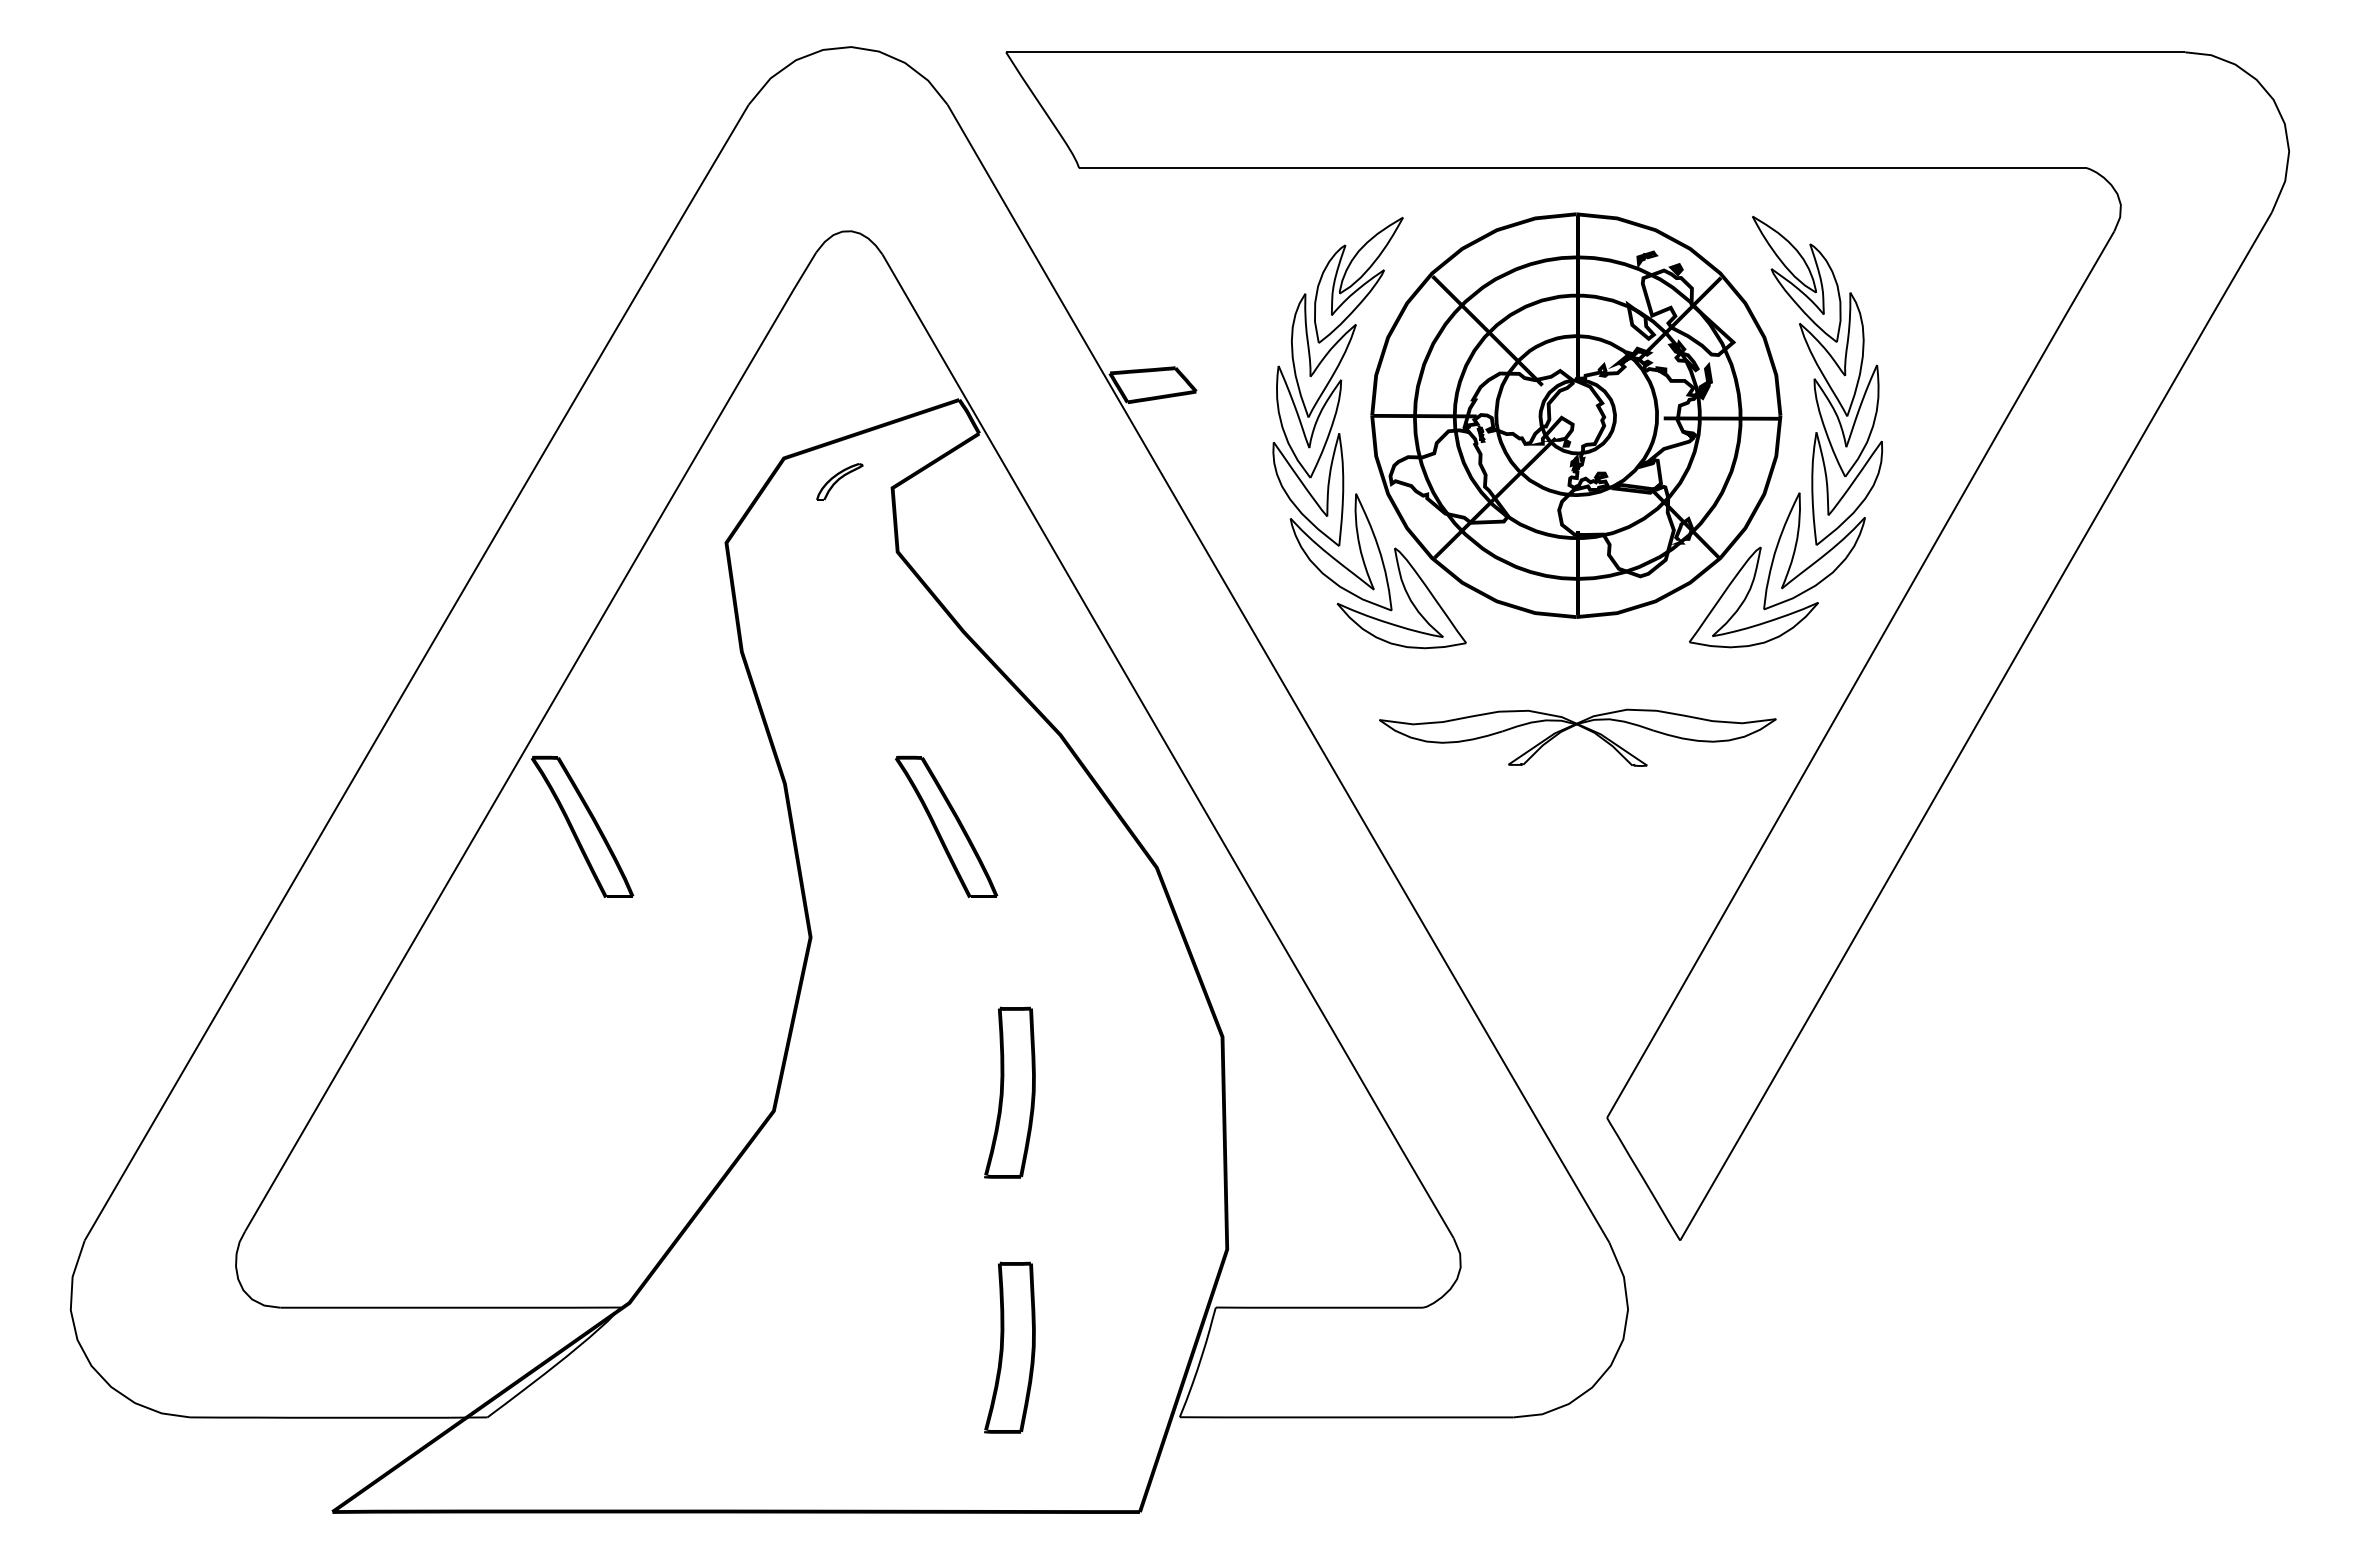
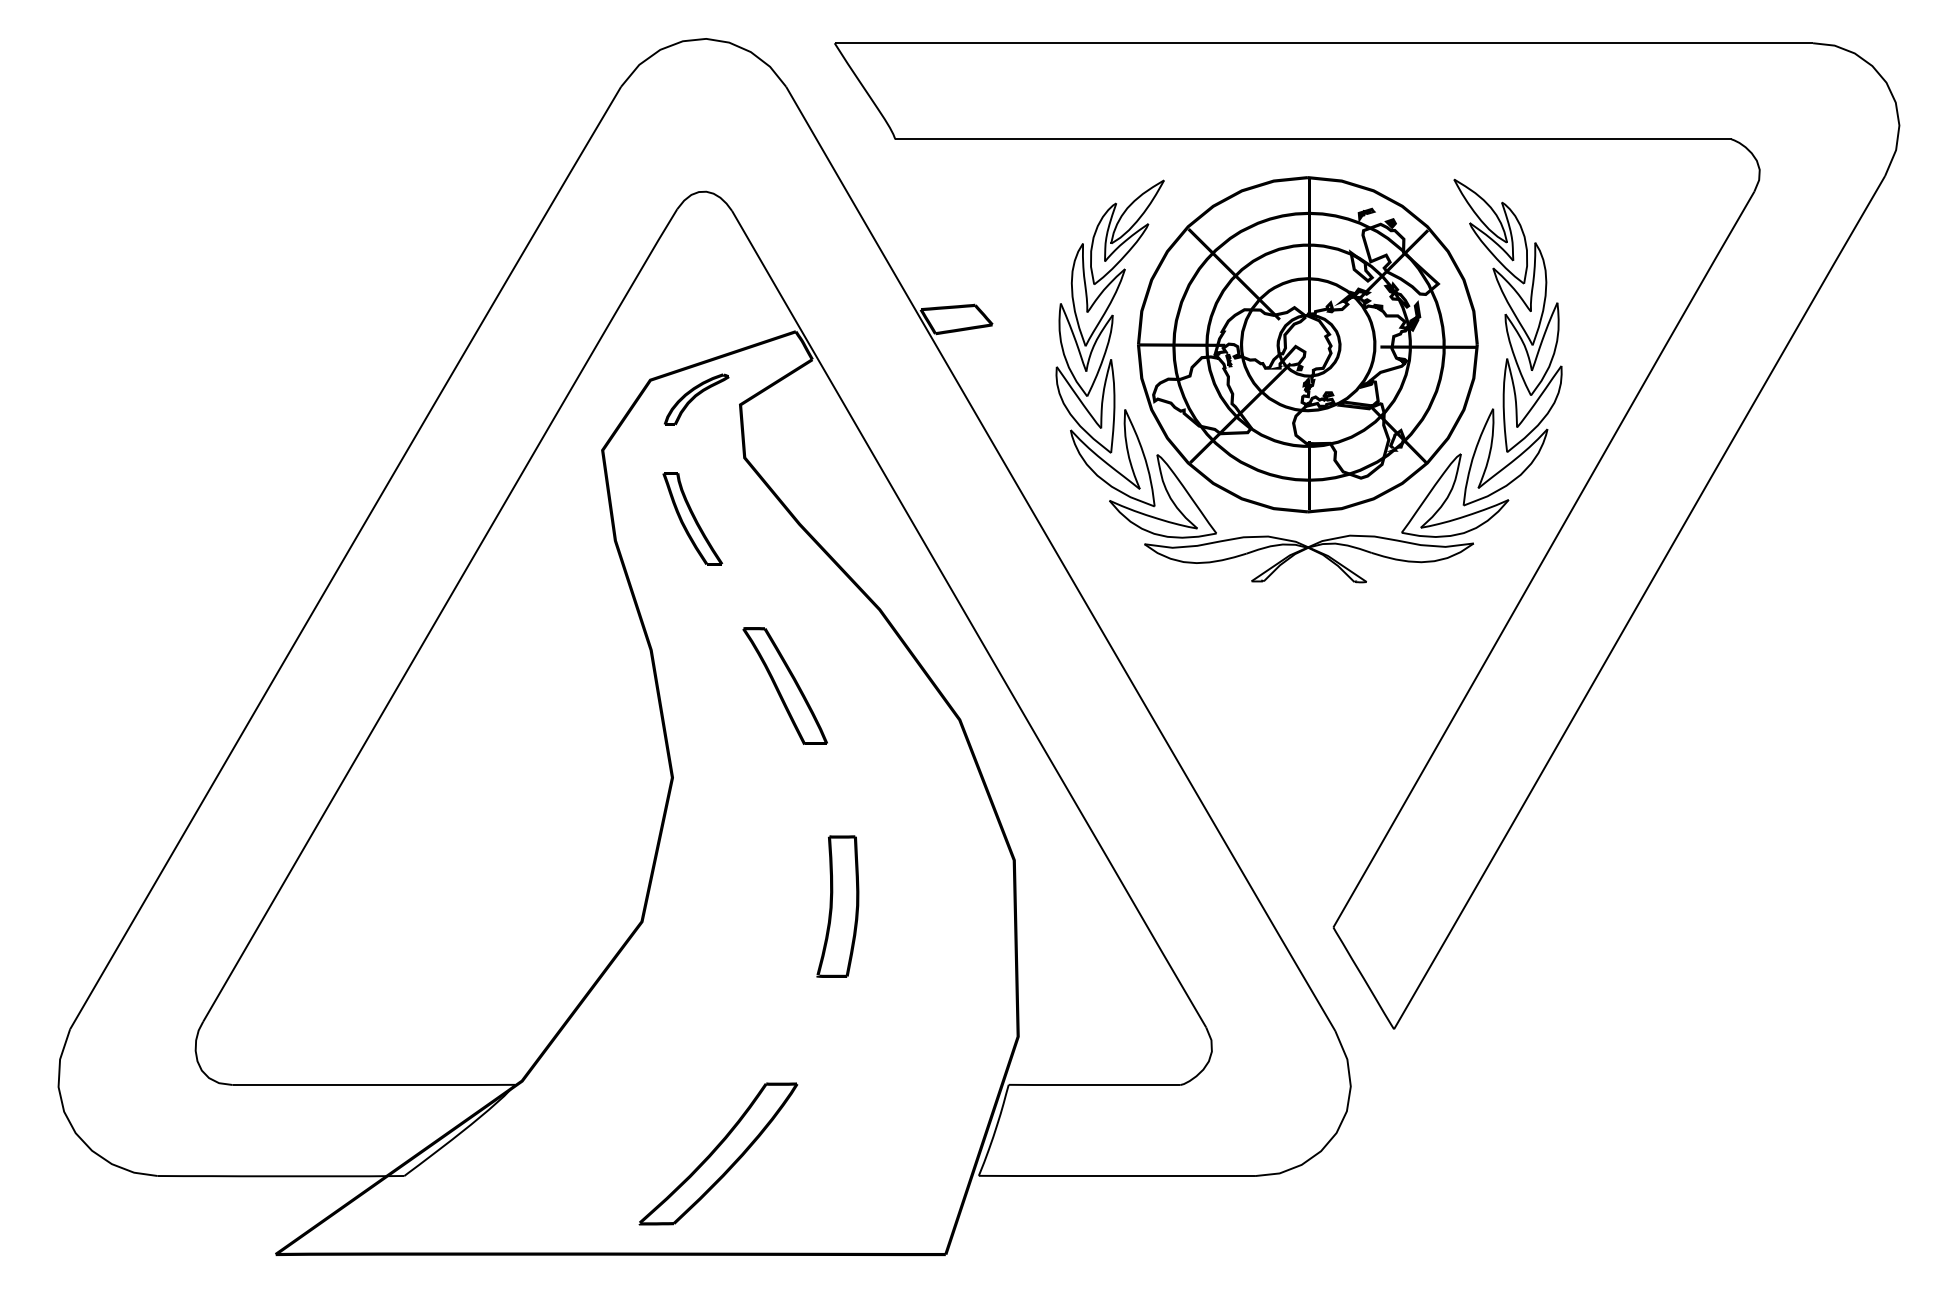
part: (839, 481) -> (696, 399), size x1.67
part: (834, 625) -> (692, 518), added
part: (1582, 728) -> (1312, 551), moved
part: (582, 826) -> (483, 685), removed
part: (1009, 1347) -> (837, 1117), removed
part: (865, 1390) -> (718, 1153), added

